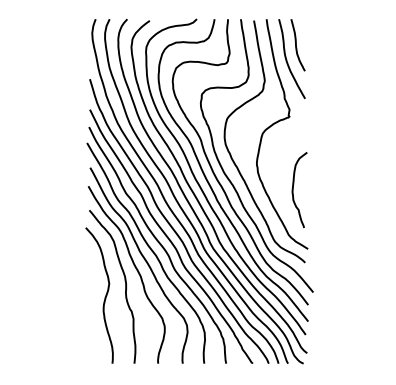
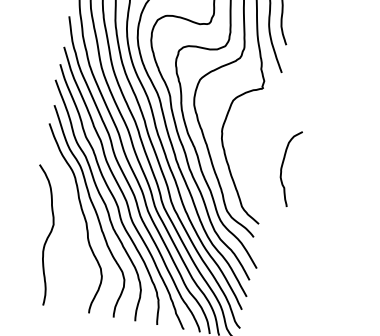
curve: (293, 190) -> (282, 167), moved
curve: (124, 281) -> (69, 225), removed

